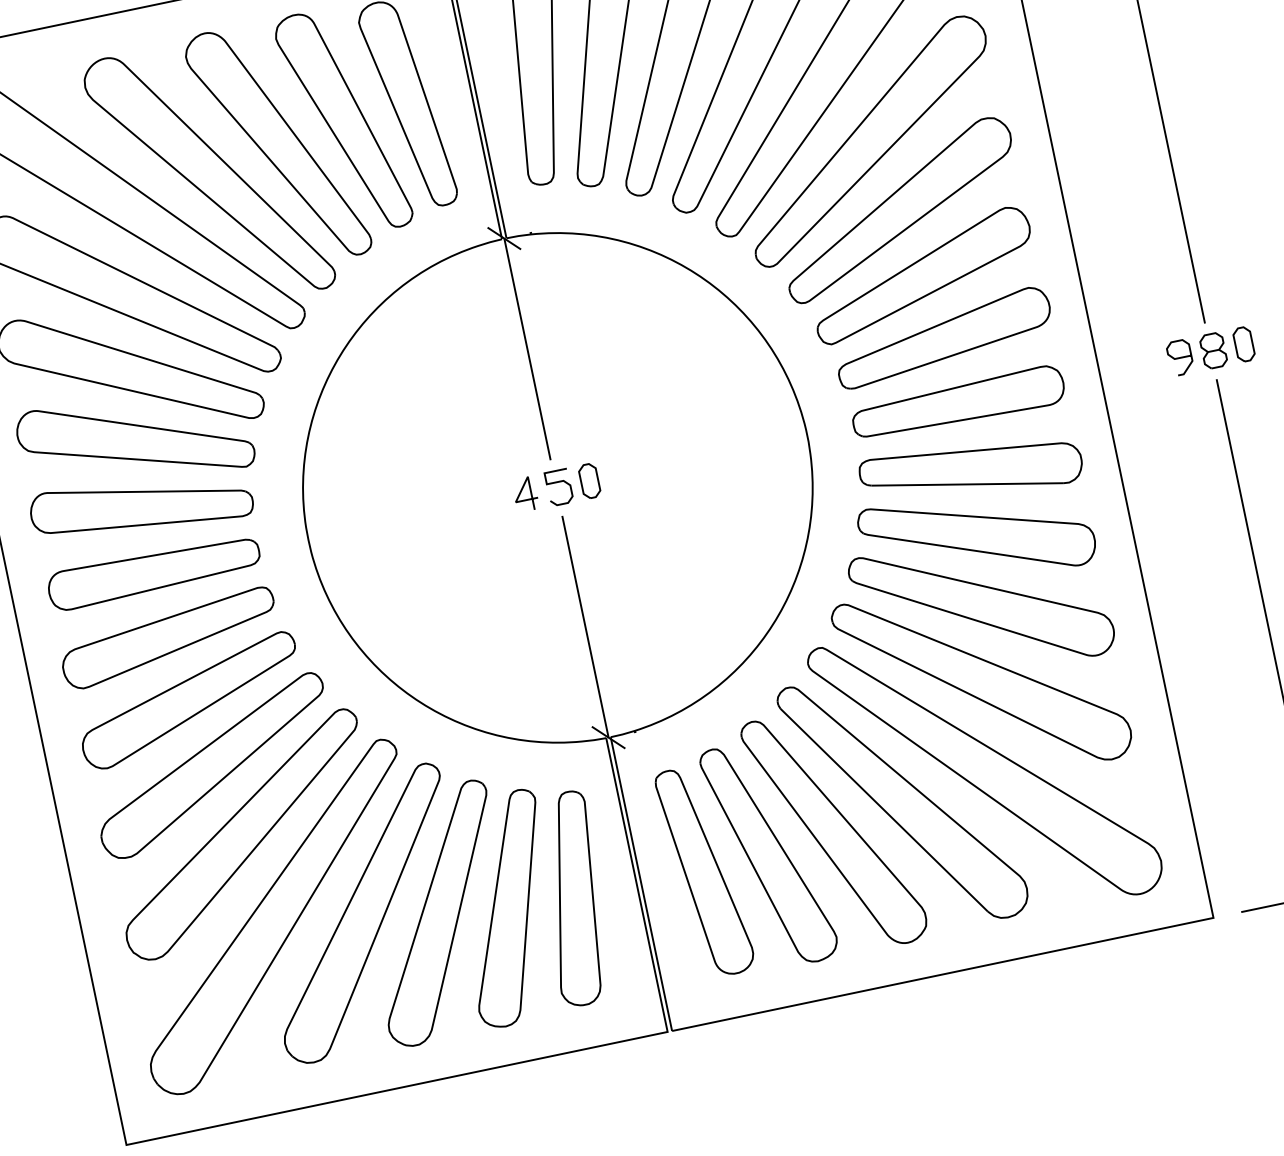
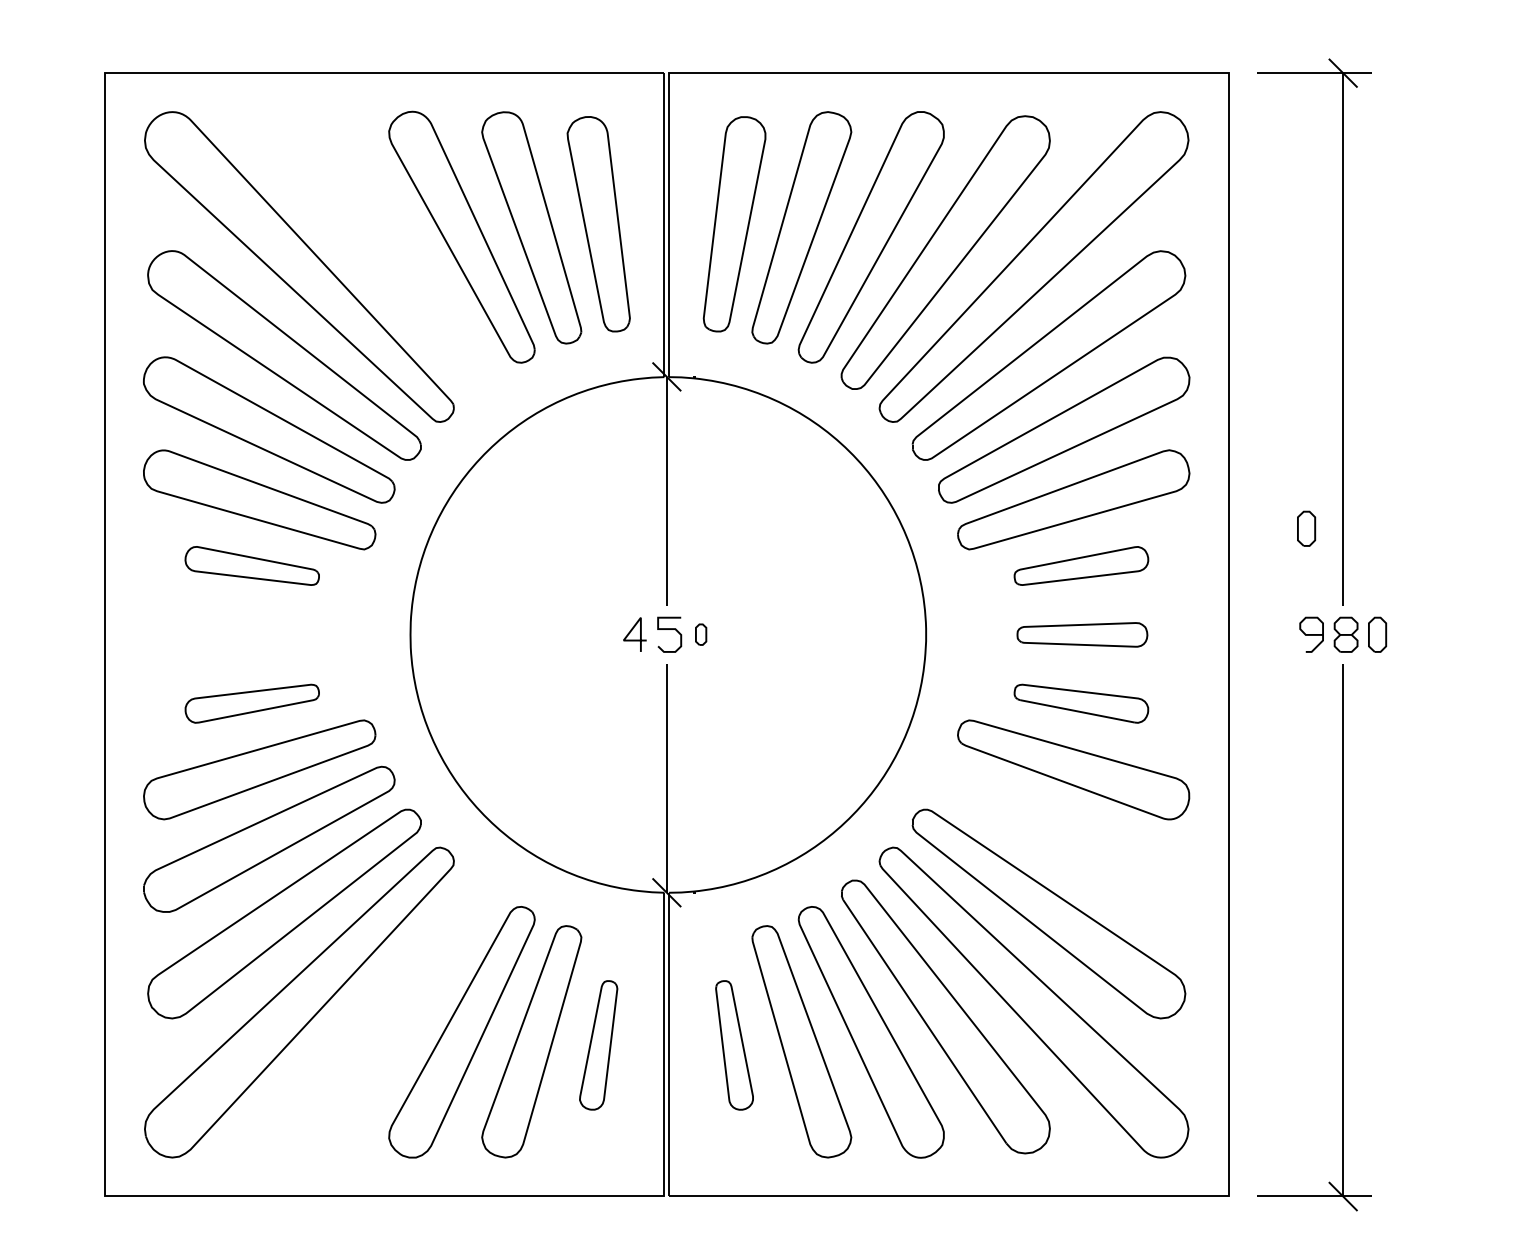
part: (208, 174) -> (387, 252), removed
part: (1153, 255) -> (1306, 528), added
part: (943, 337) -> (1081, 565), size x0.6
part: (958, 403) -> (1082, 634), size x0.6
part: (971, 470) -> (1081, 703), size x0.6
part: (588, 480) -> (700, 634), size x0.6
part: (141, 504) -> (252, 565), size x0.6
part: (154, 571) -> (251, 634), removed
part: (981, 605) -> (1063, 839), removed
part: (169, 638) -> (252, 703), size x0.6
part: (704, 871) -> (734, 1045), size x0.6
part: (573, 899) -> (598, 1045), size x0.6
part: (363, 913) -> (387, 1016), removed

